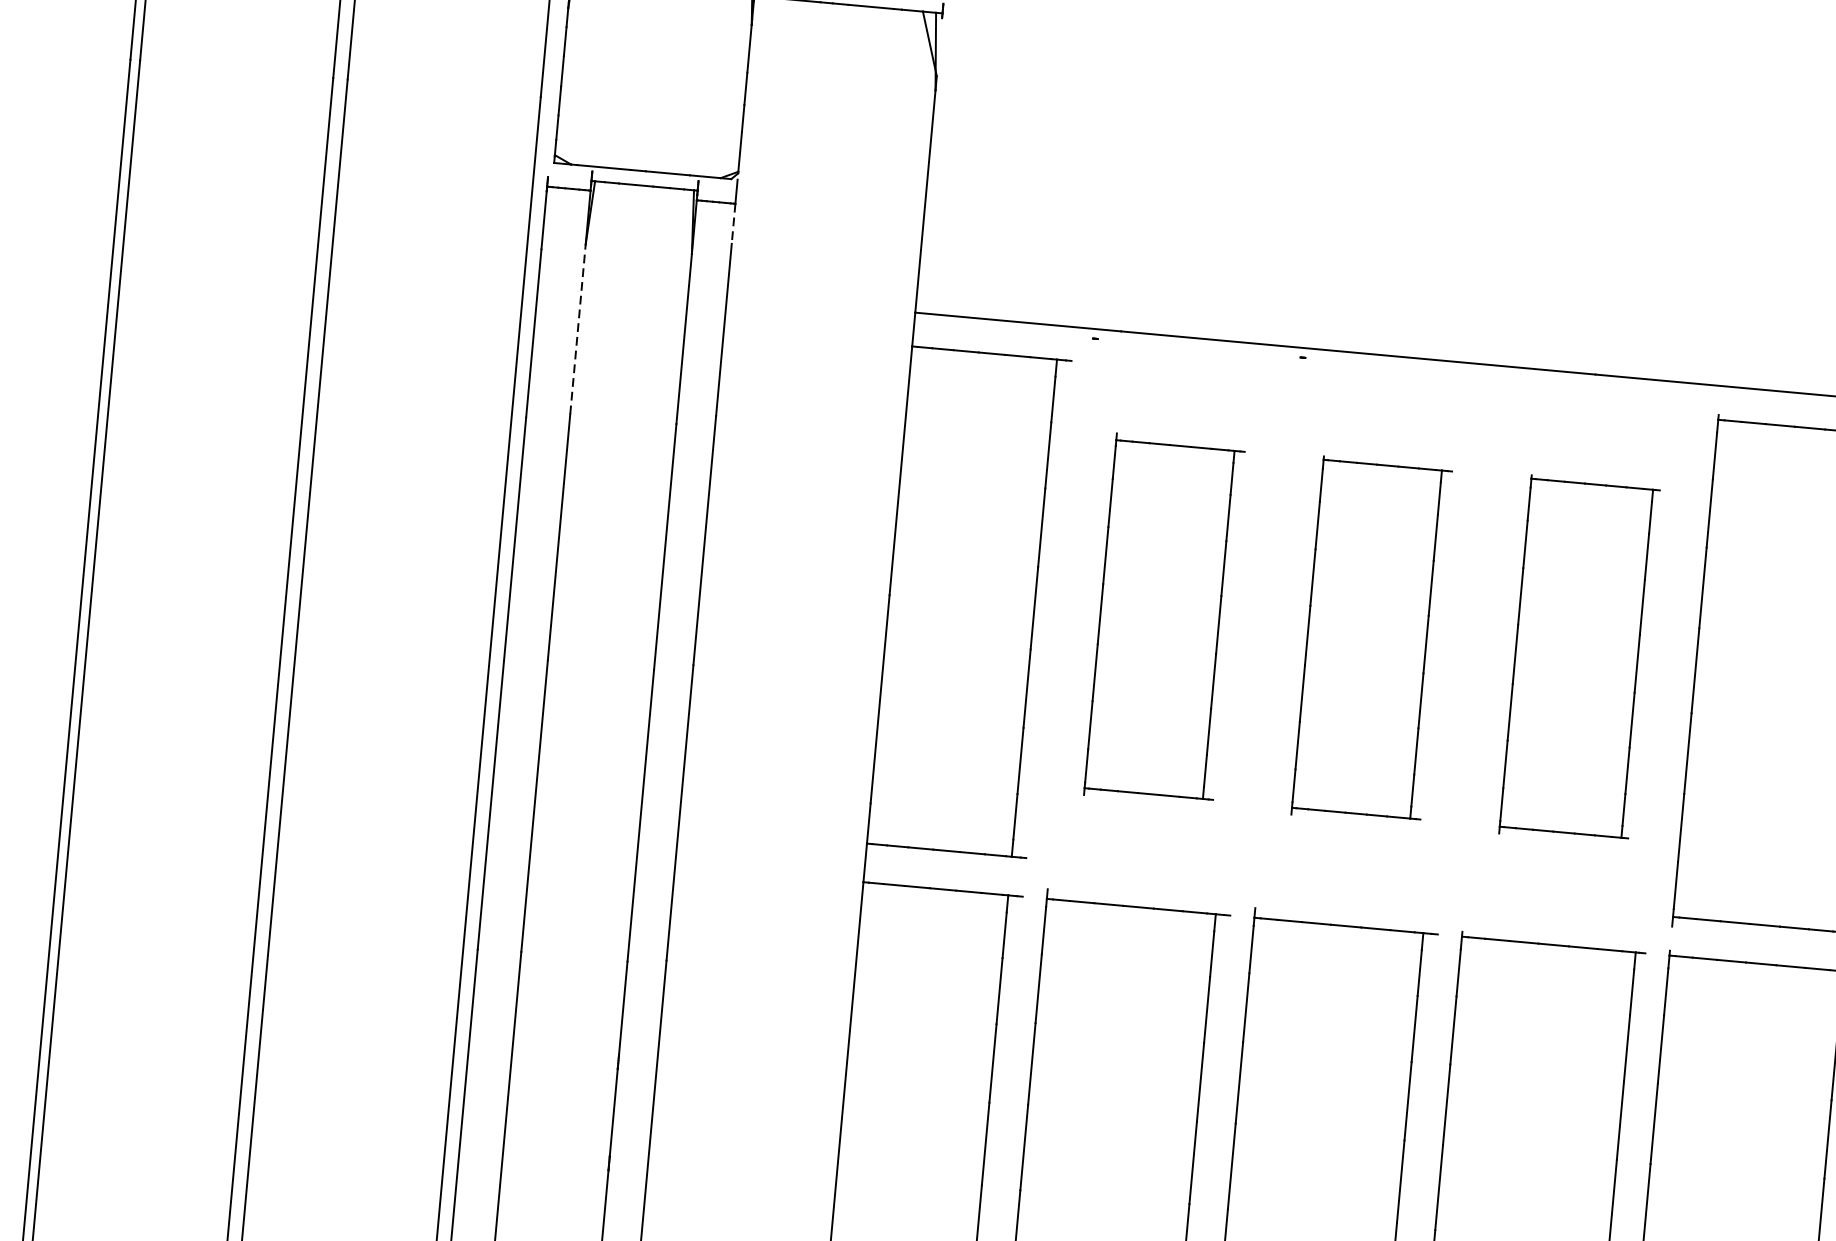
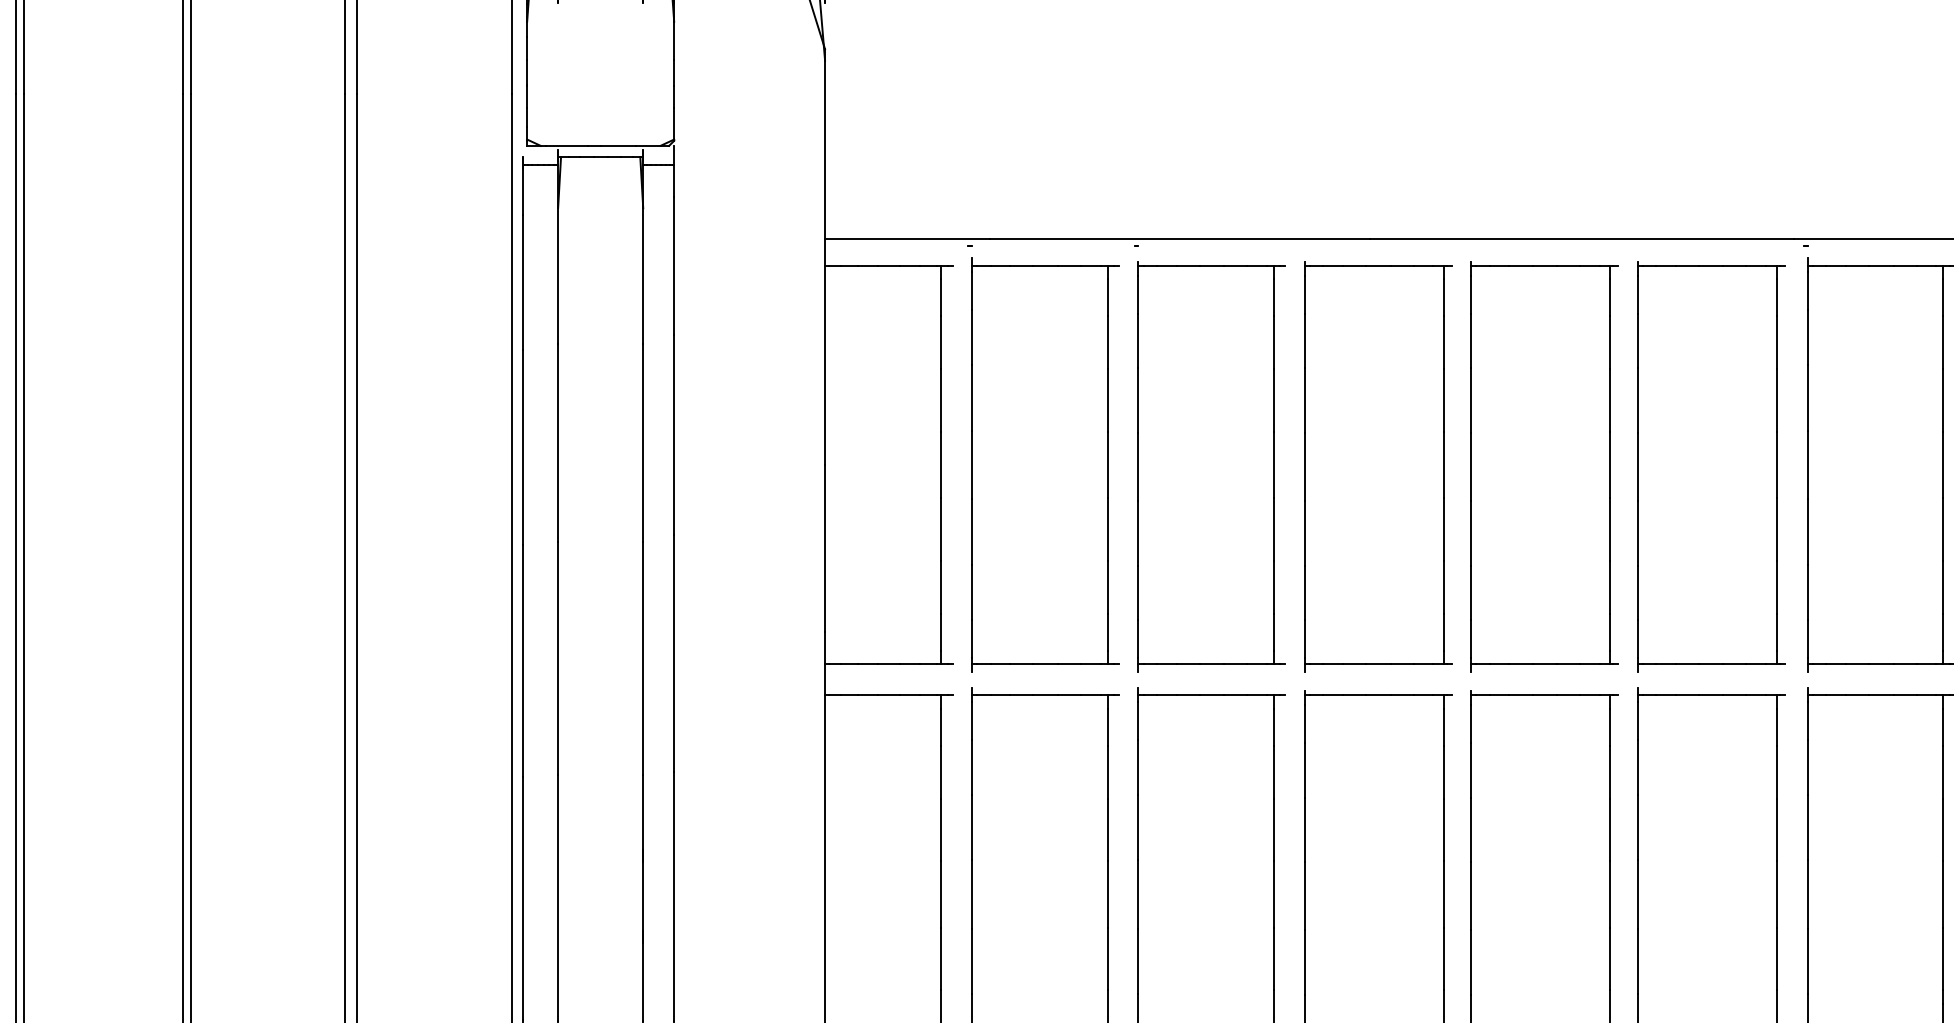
line: (733, 224) -> (674, 181), dashed -> solid
line: (578, 328) -> (558, 275), dashed -> solid
part: (1164, 619) -> (1045, 464), size x1.43
part: (1371, 640) -> (1211, 466), size x1.43
part: (1579, 659) -> (1378, 466), size x1.43

